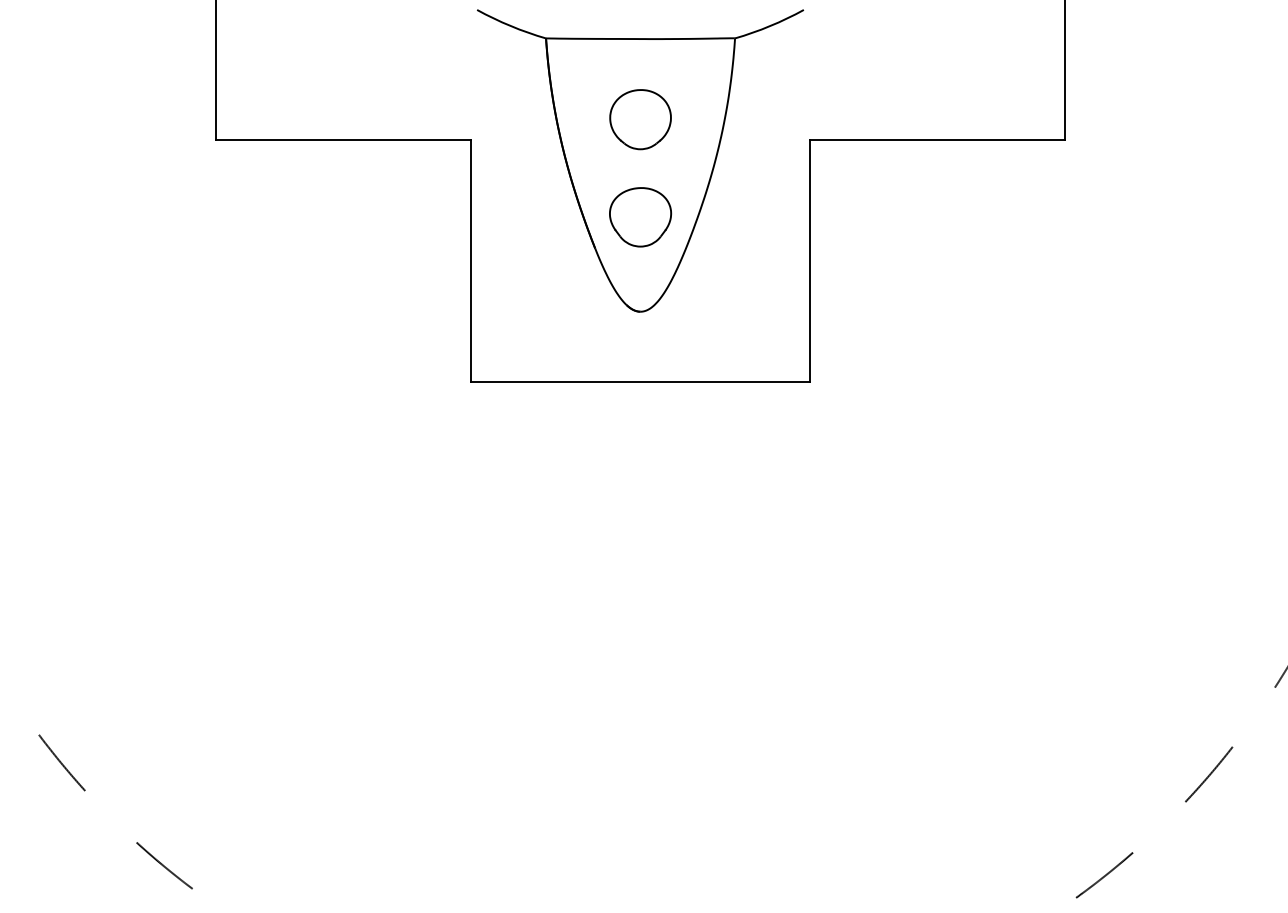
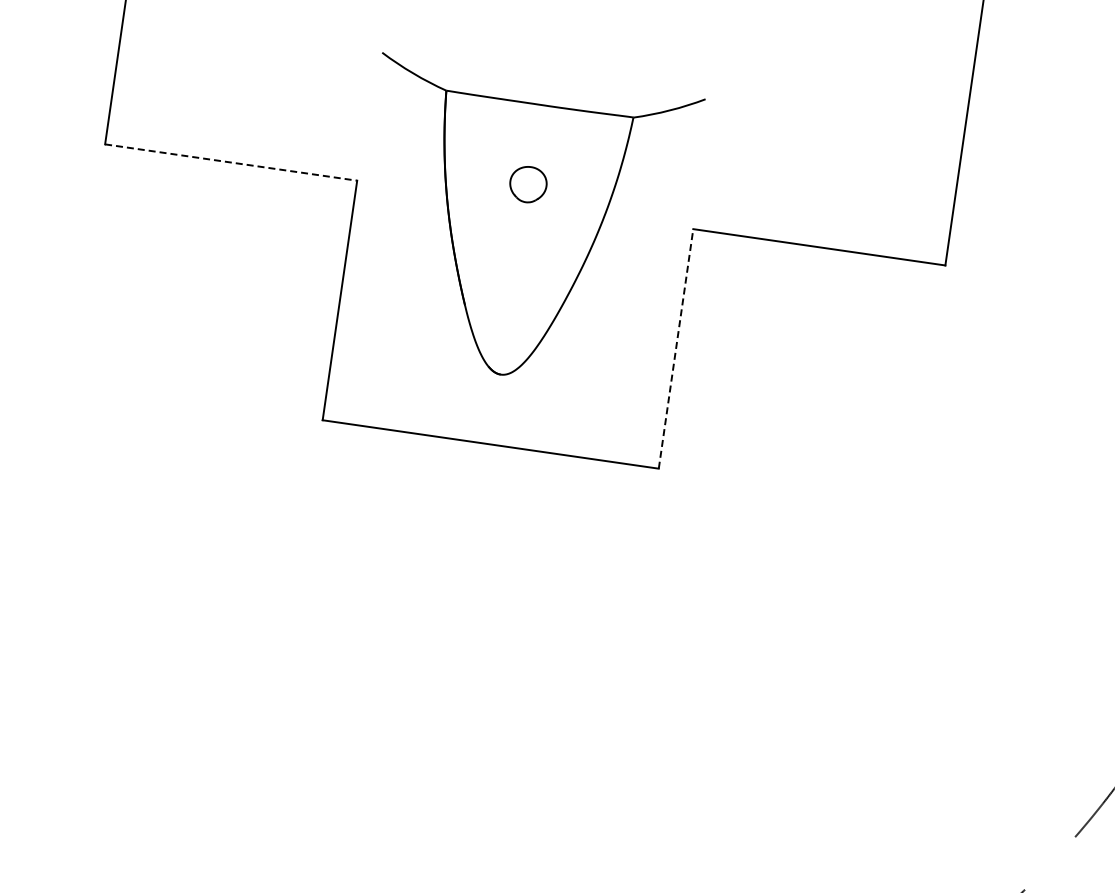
part: (640, 119) -> (528, 184), size x0.6
line: (343, 140) -> (231, 162), solid -> dashed
part: (640, 217) -> (514, 281), removed
line: (810, 260) -> (676, 348), solid -> dashed

